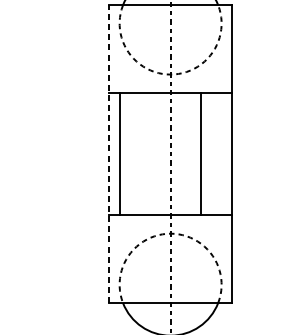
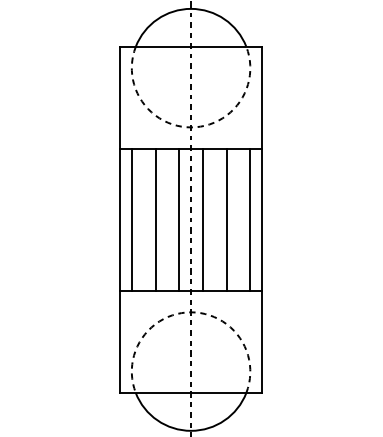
line: (109, 153) -> (119, 219), dashed -> solid
line: (140, 153) -> (155, 219), added
line: (160, 153) -> (179, 219), added
line: (180, 153) -> (202, 219), added
line: (221, 153) -> (250, 219), added

